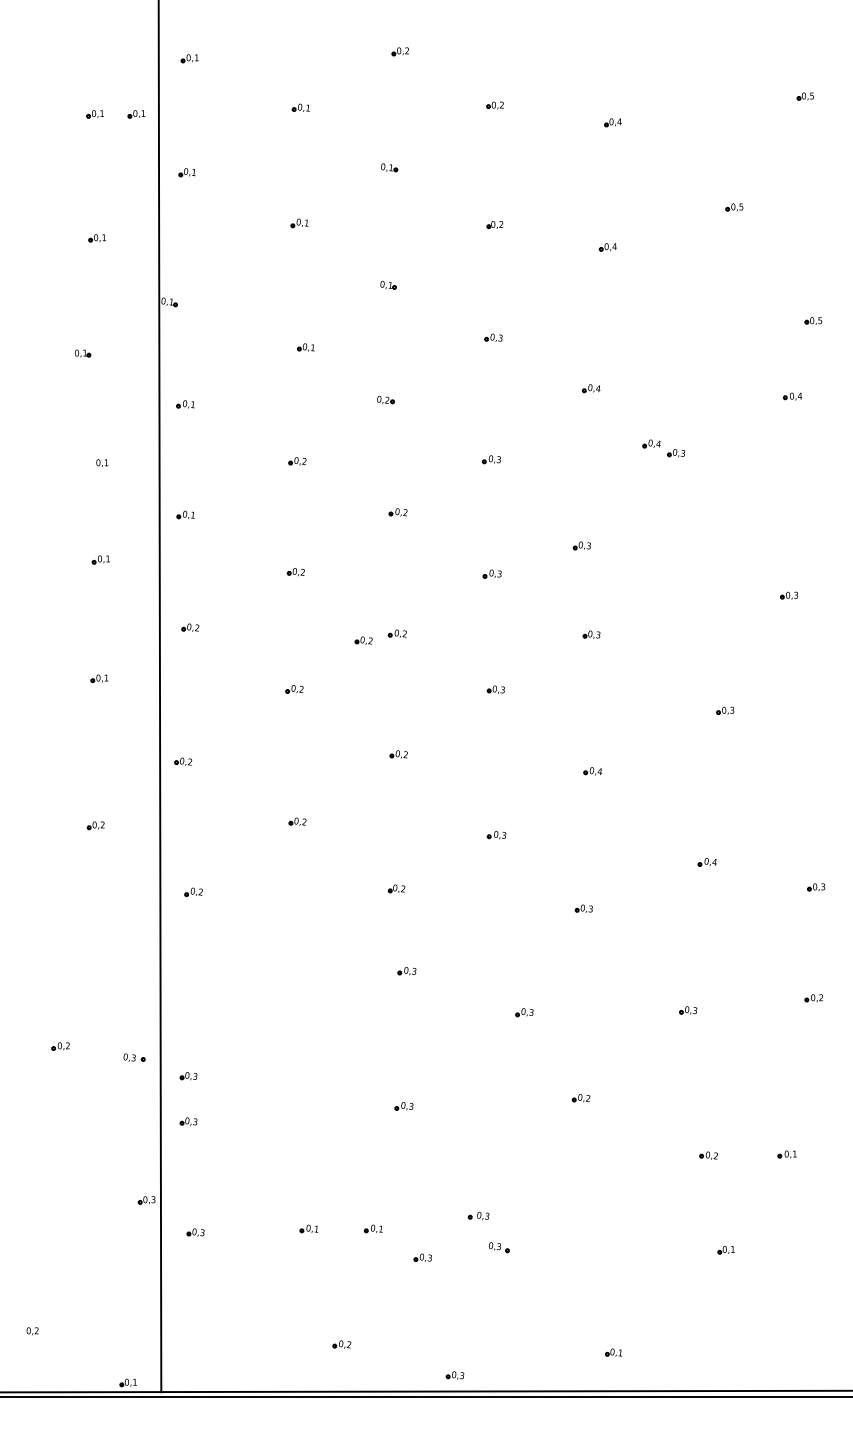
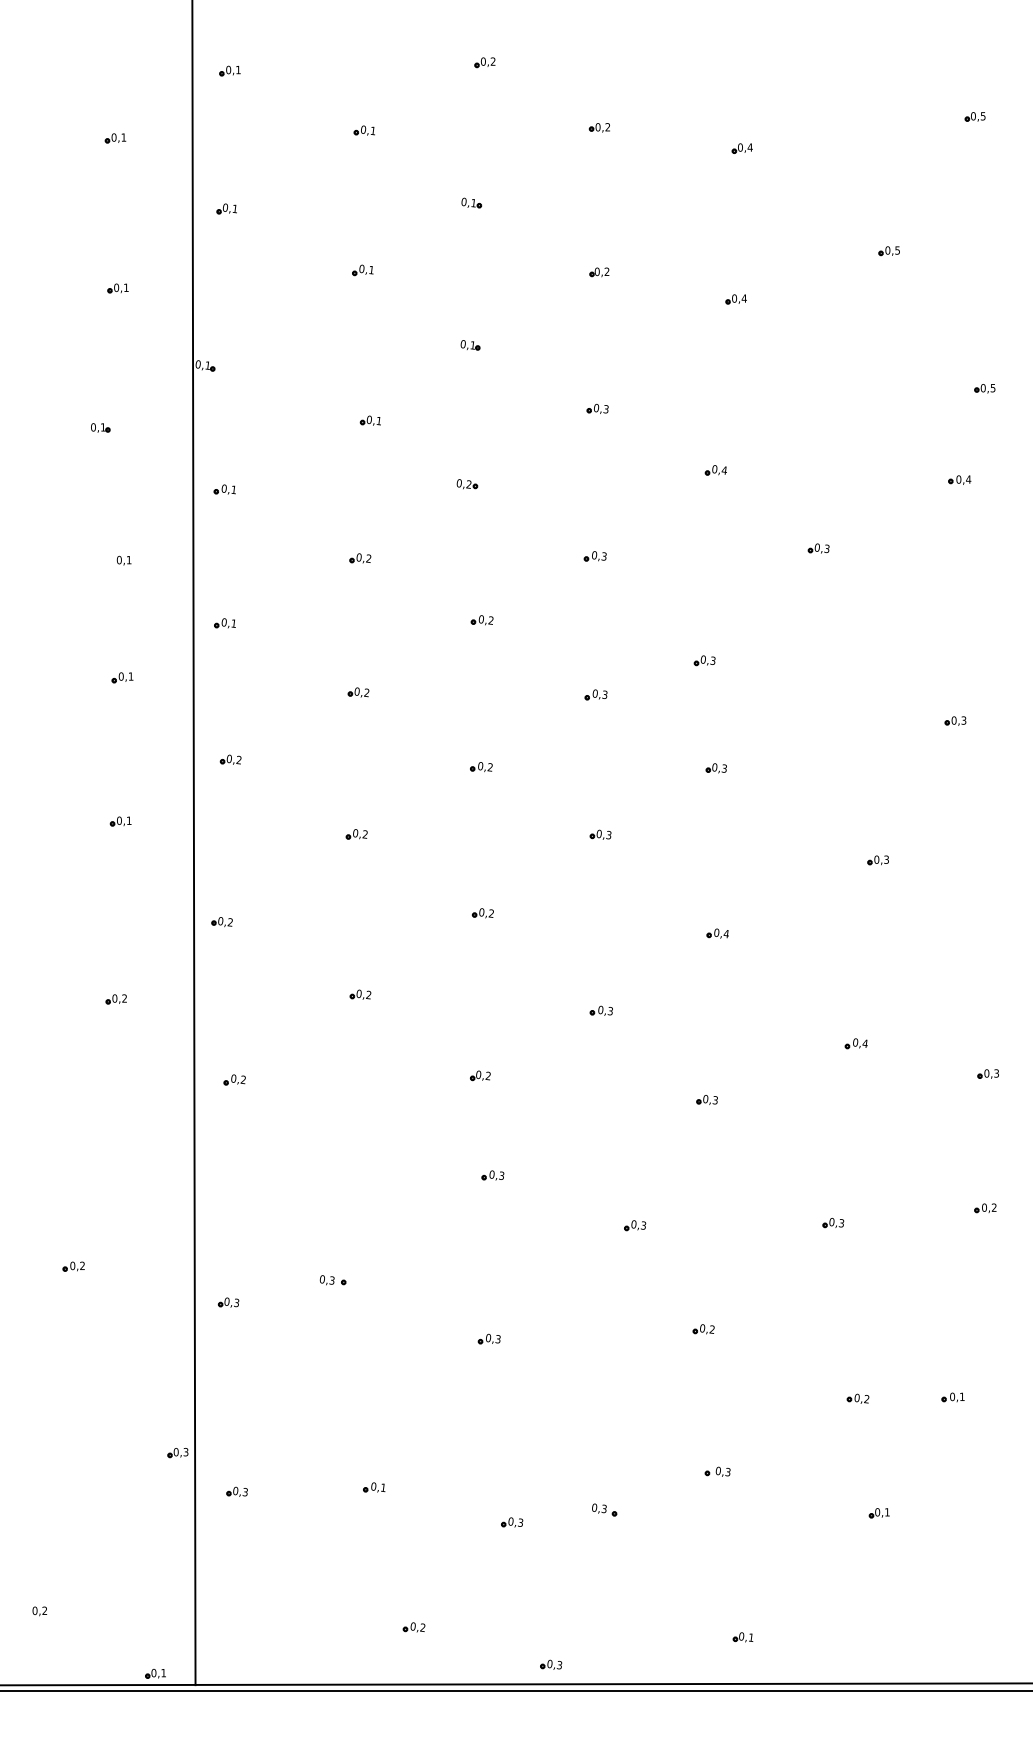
part: (136, 114) -> (165, 138), removed
part: (651, 444) -> (788, 537), removed
part: (363, 640) -> (440, 775), removed
part: (134, 1057) -> (332, 1280), moved
part: (188, 1121) -> (228, 1357), removed
part: (478, 1215) -> (717, 1471), moved
part: (373, 1228) -> (452, 1487), removed

